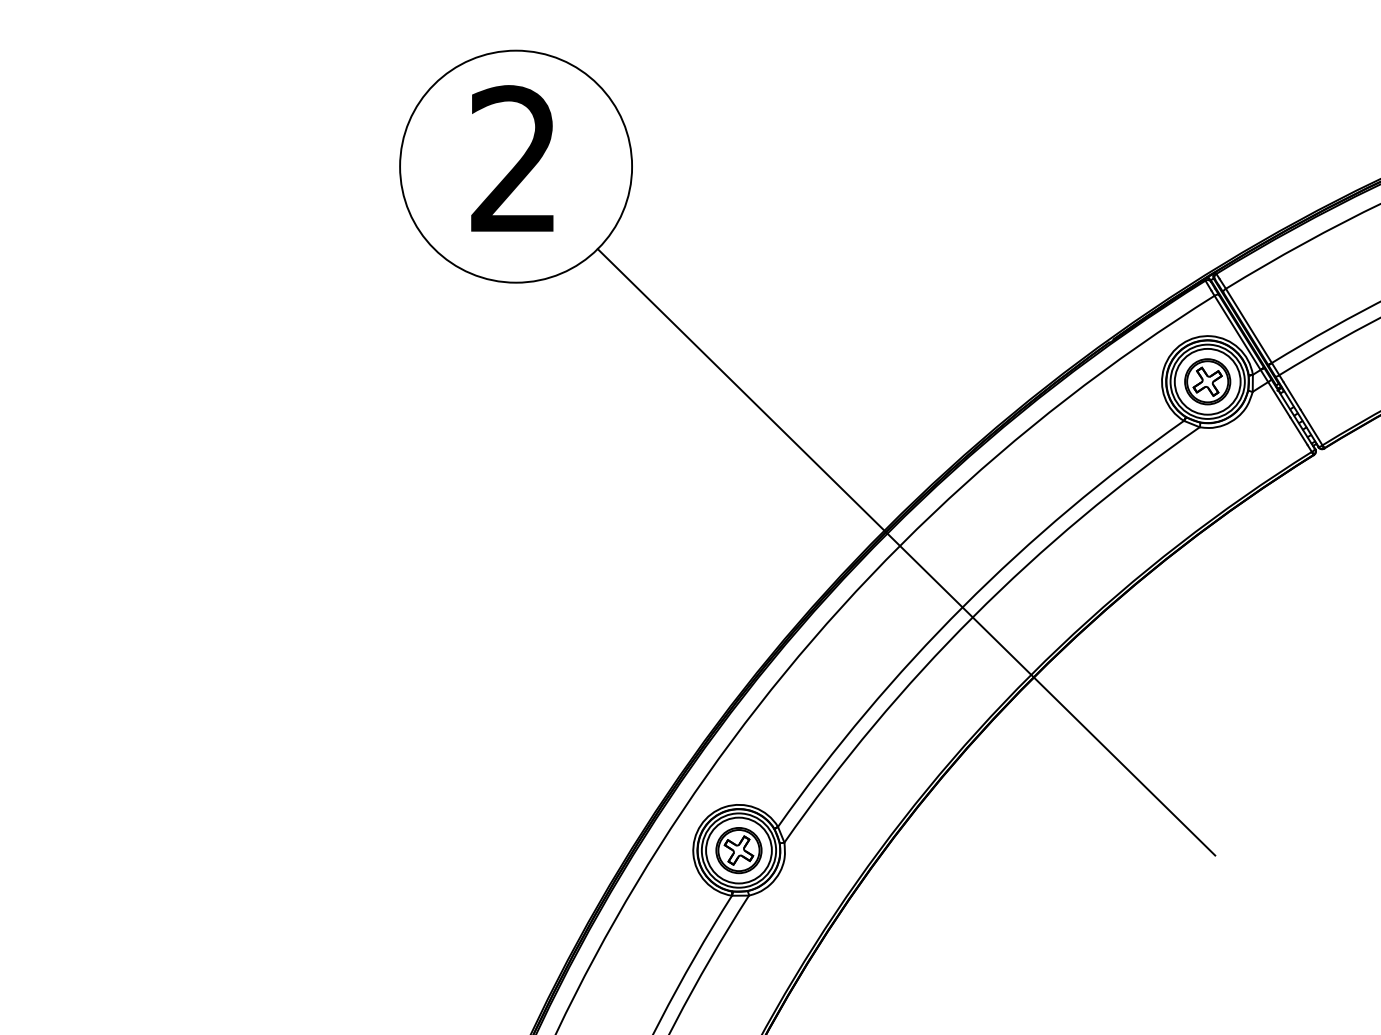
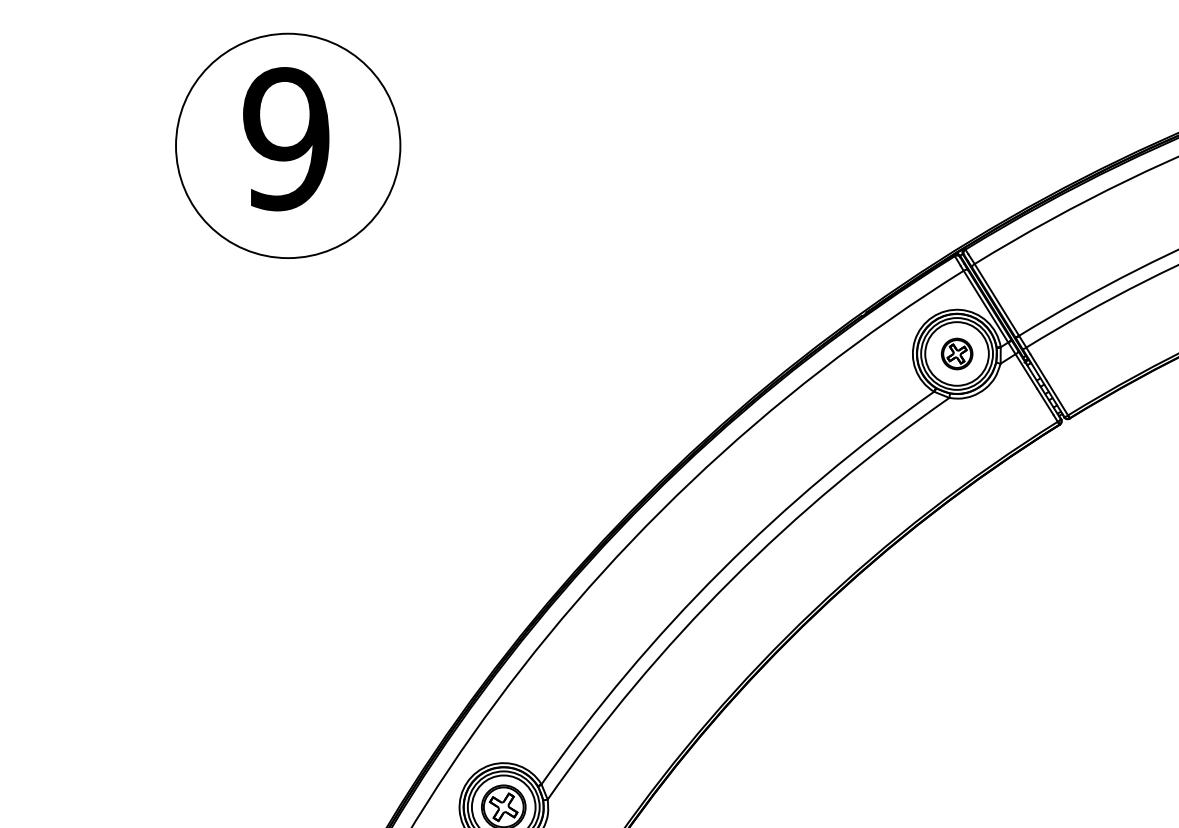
text: (513, 159) -> (285, 138), 2 -> 9
part: (1207, 381) -> (956, 353), size x0.7
line: (906, 552) -> (665, 519), removed

